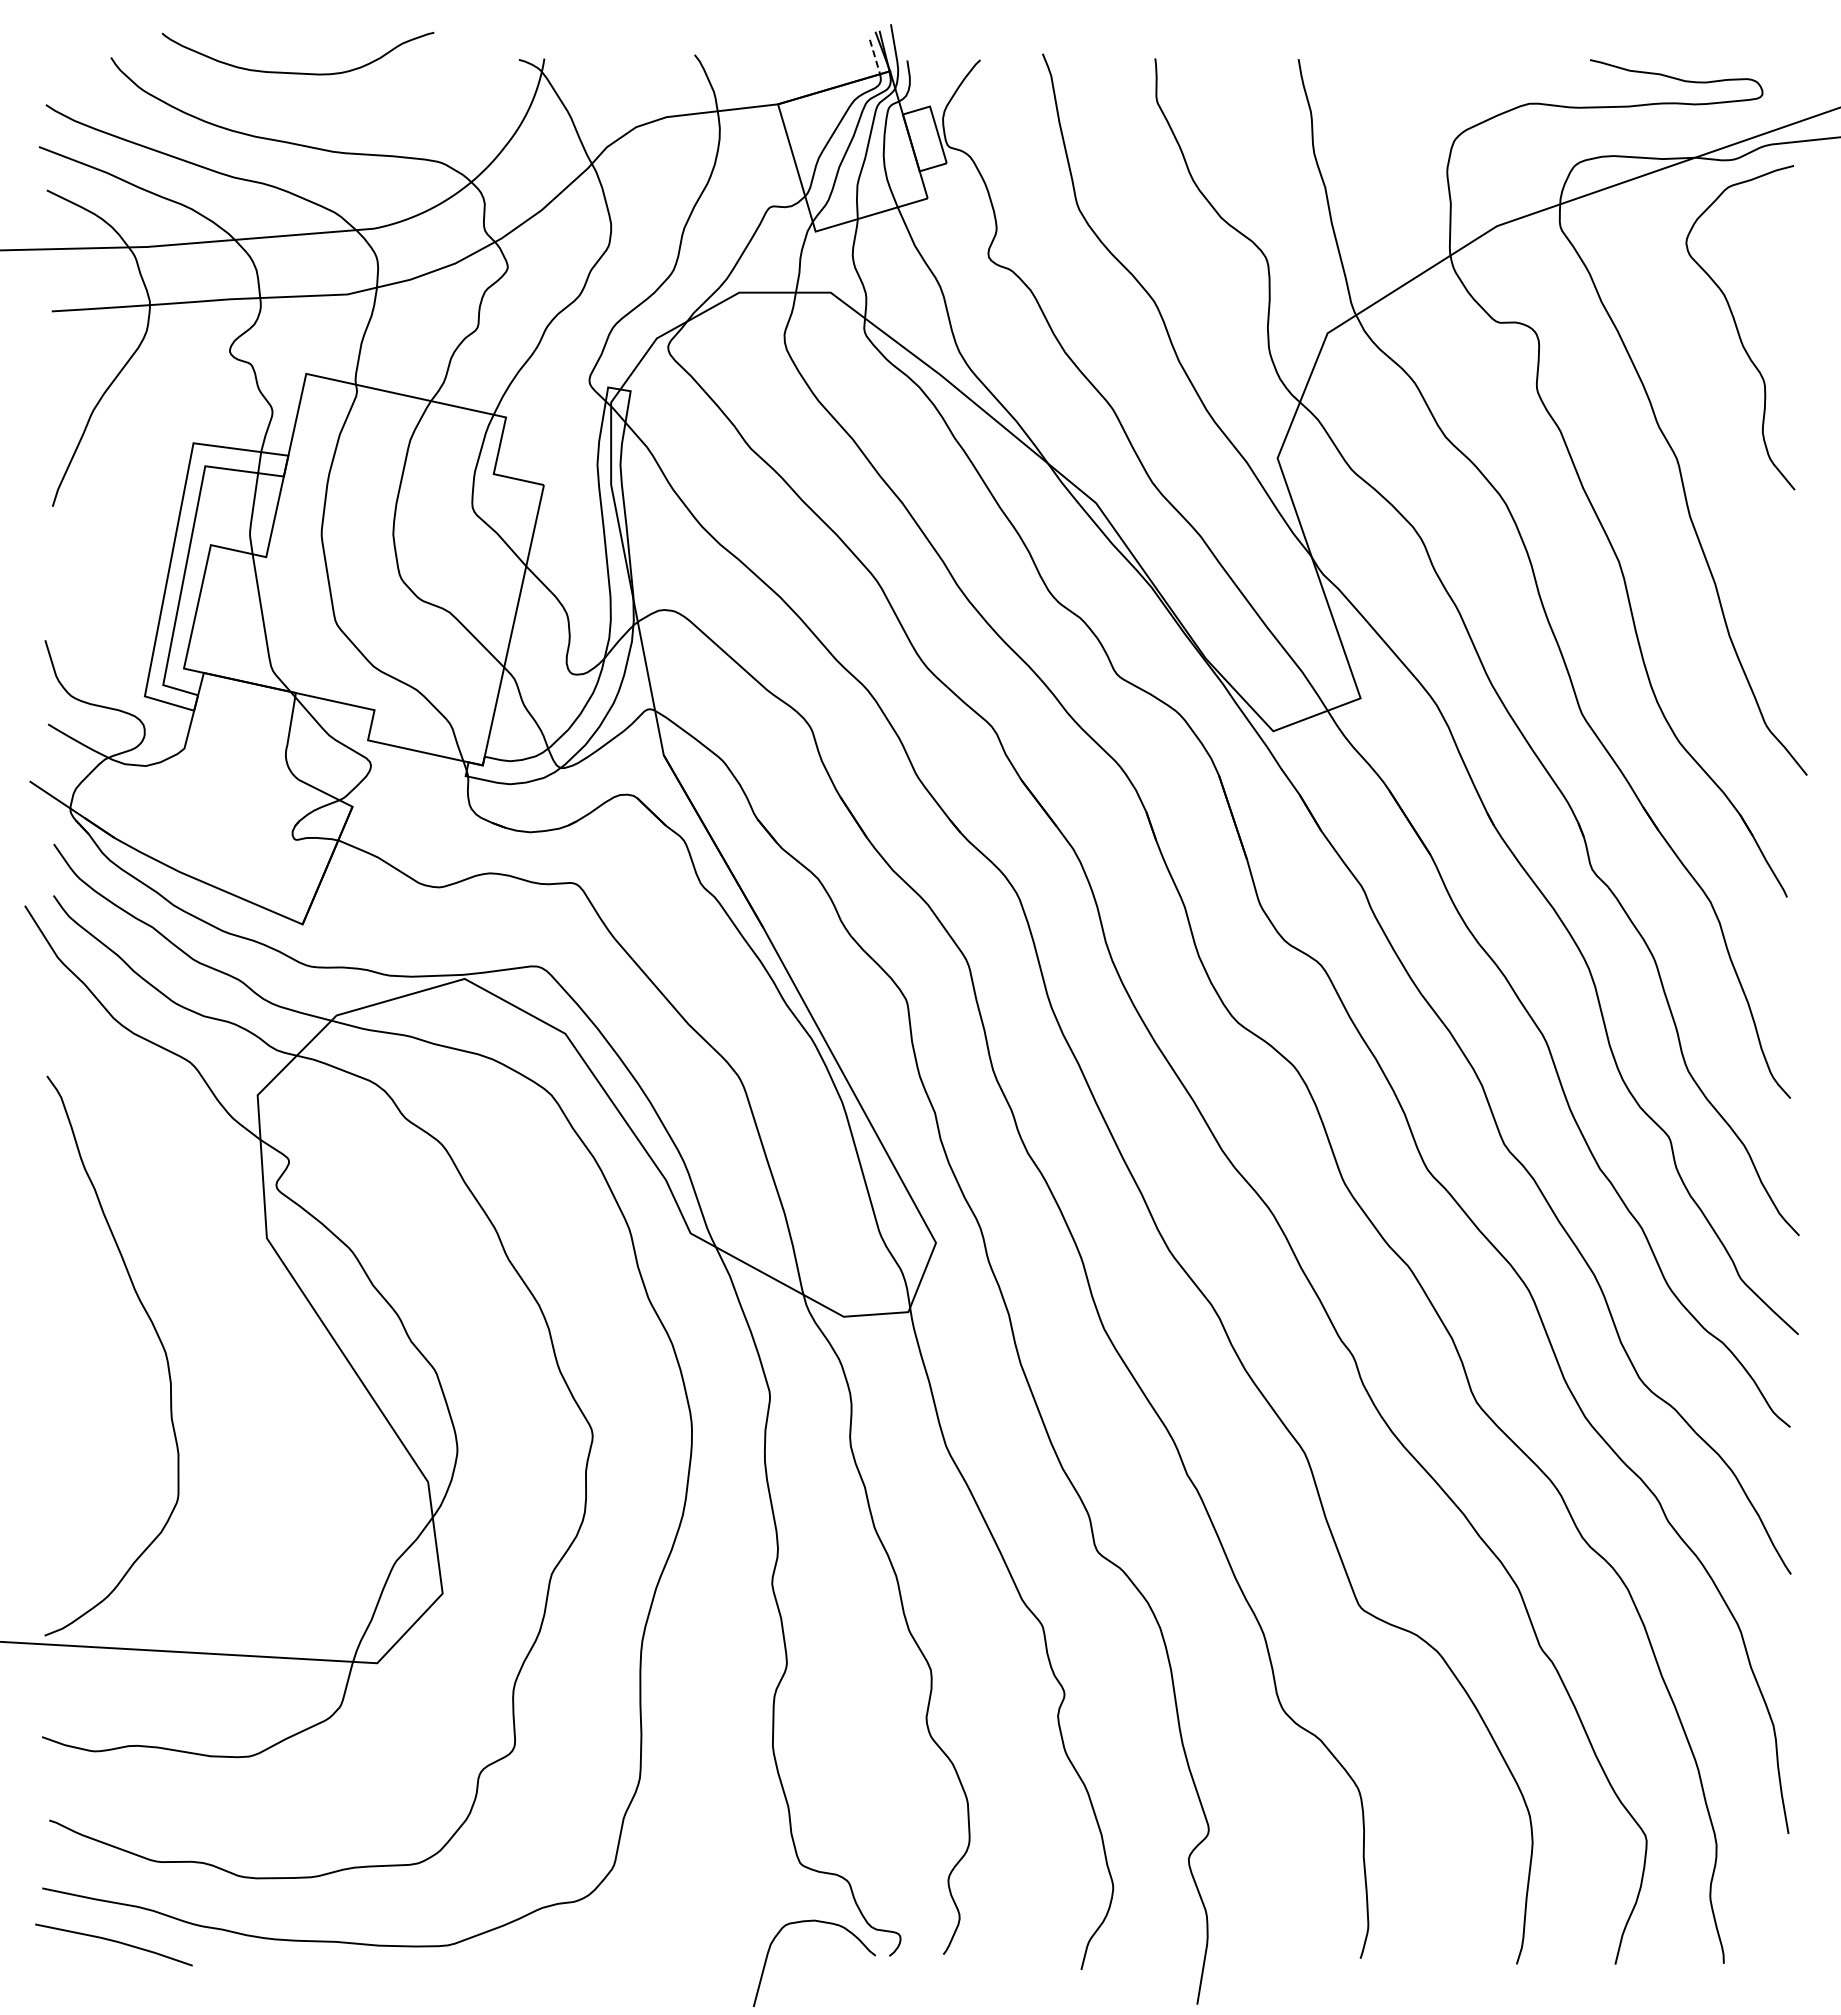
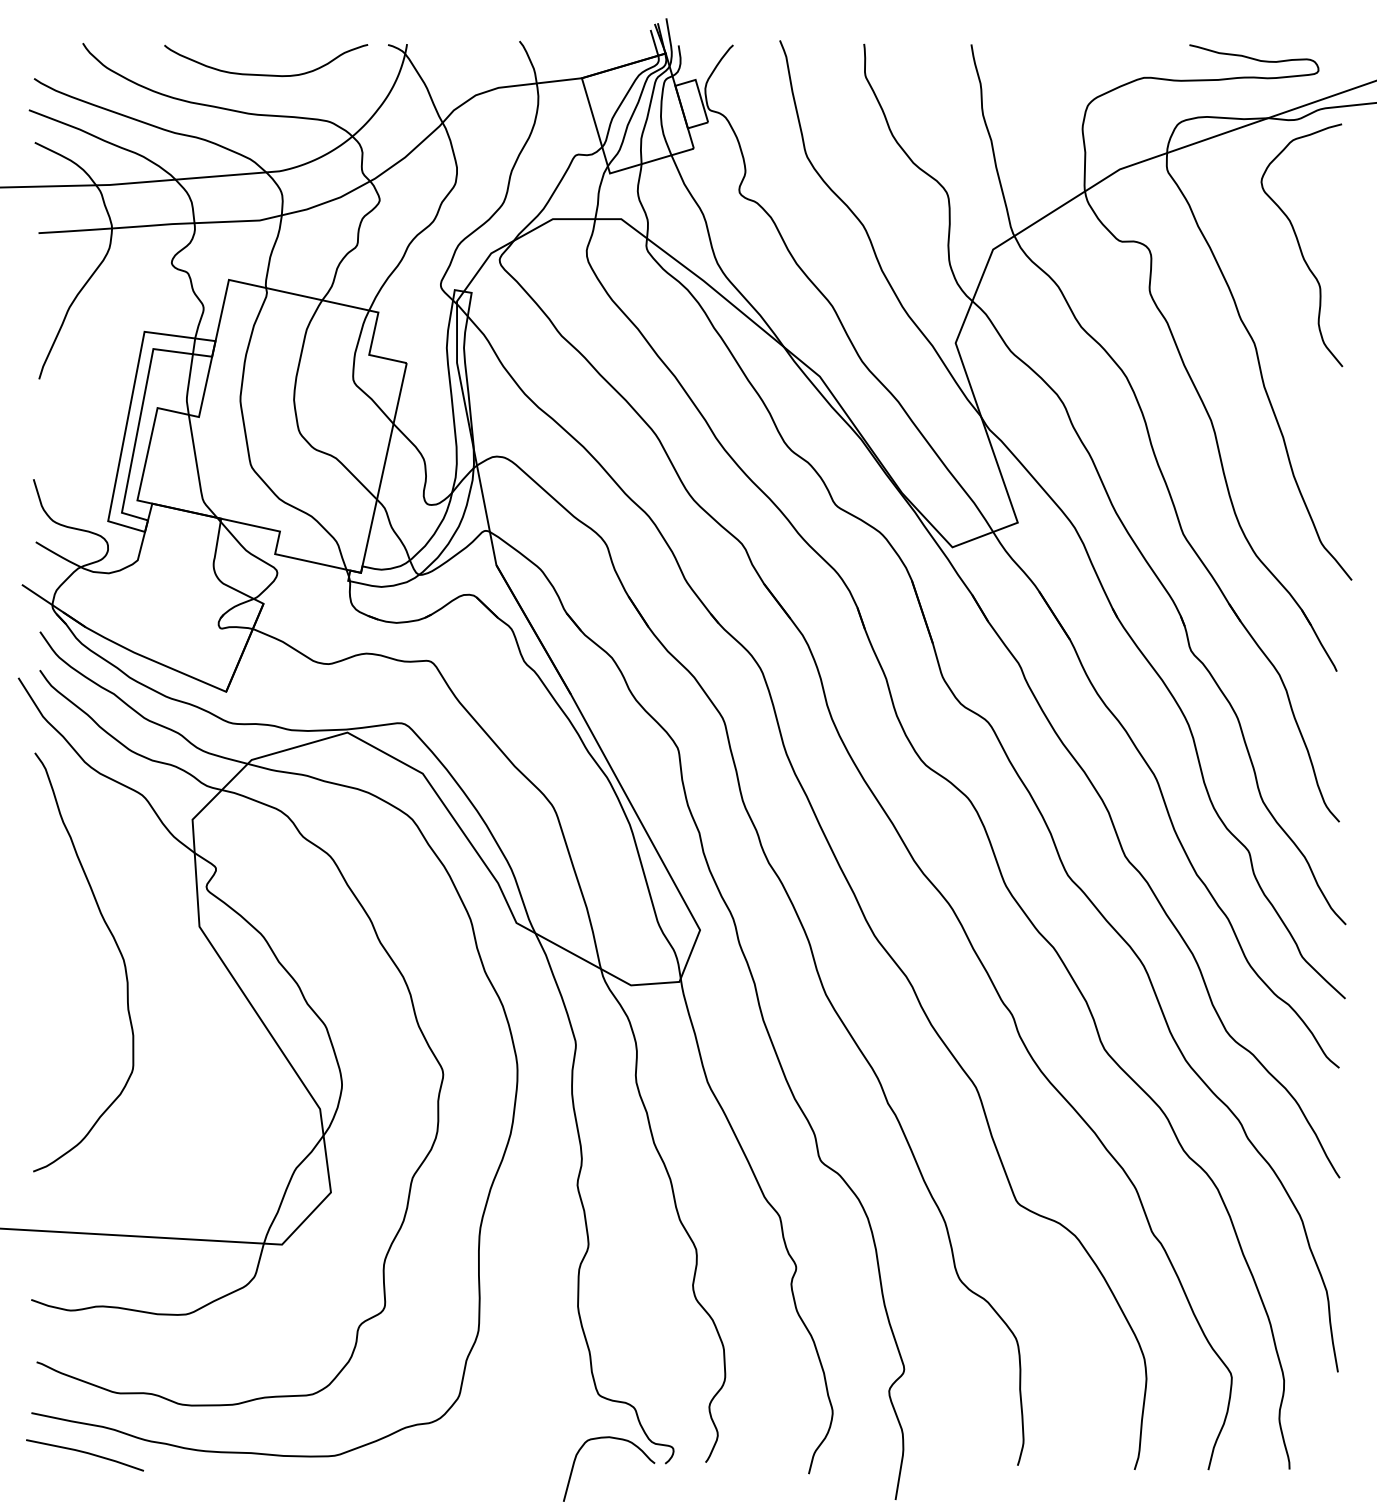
line: (875, 57) -> (654, 43), dashed -> solid
curve: (297, 72) -> (265, 74), moved
curve: (155, 1332) -> (116, 944), moved

